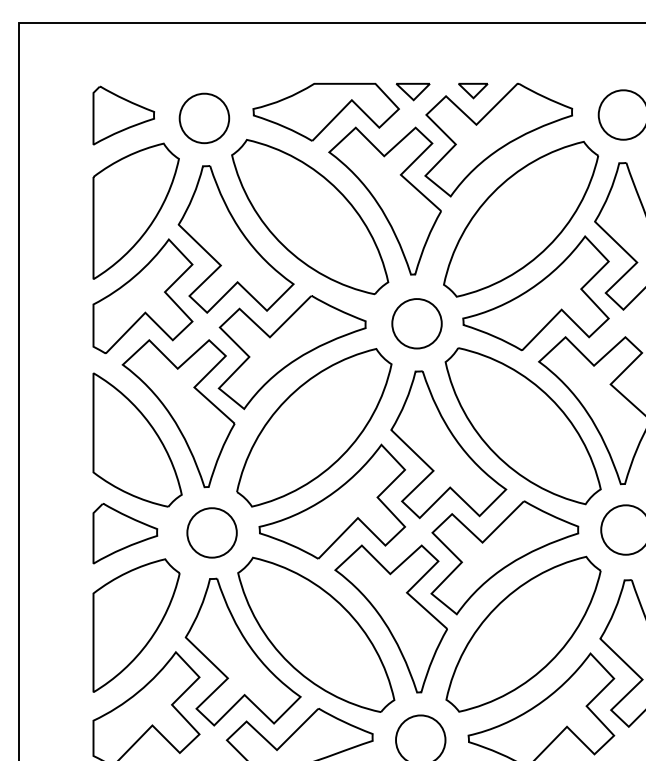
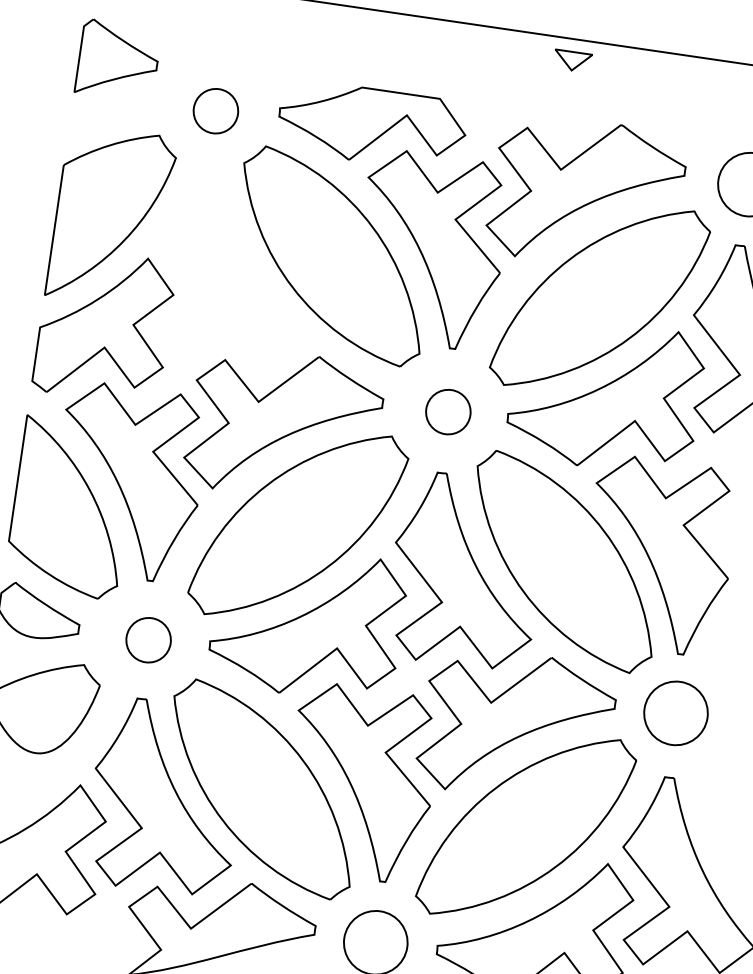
part: (473, 90) -> (573, 60), moved
part: (412, 91) -> (485, 115), removed
part: (123, 115) -> (118, 60), moved
part: (204, 118) -> (215, 111), size x0.7
part: (235, 239) -> (232, 271), removed
part: (416, 323) -> (447, 411), size x0.7
part: (211, 532) -> (147, 639), size x0.7

